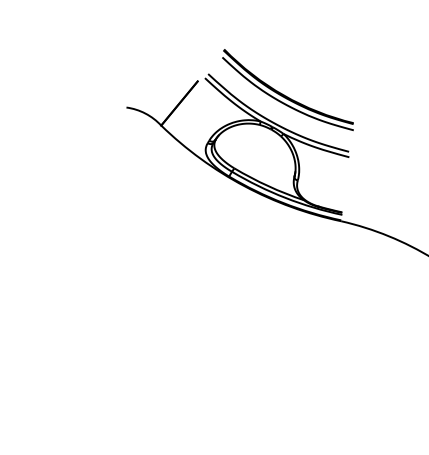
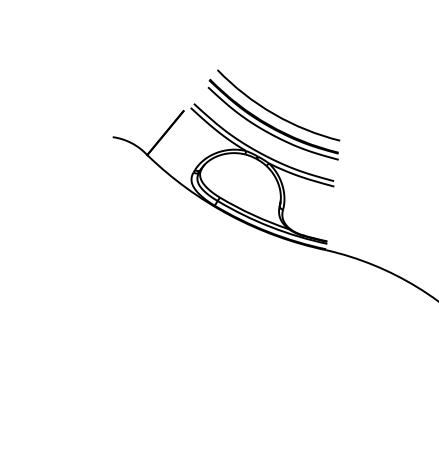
arc: (290, 83) -> (275, 113), added

